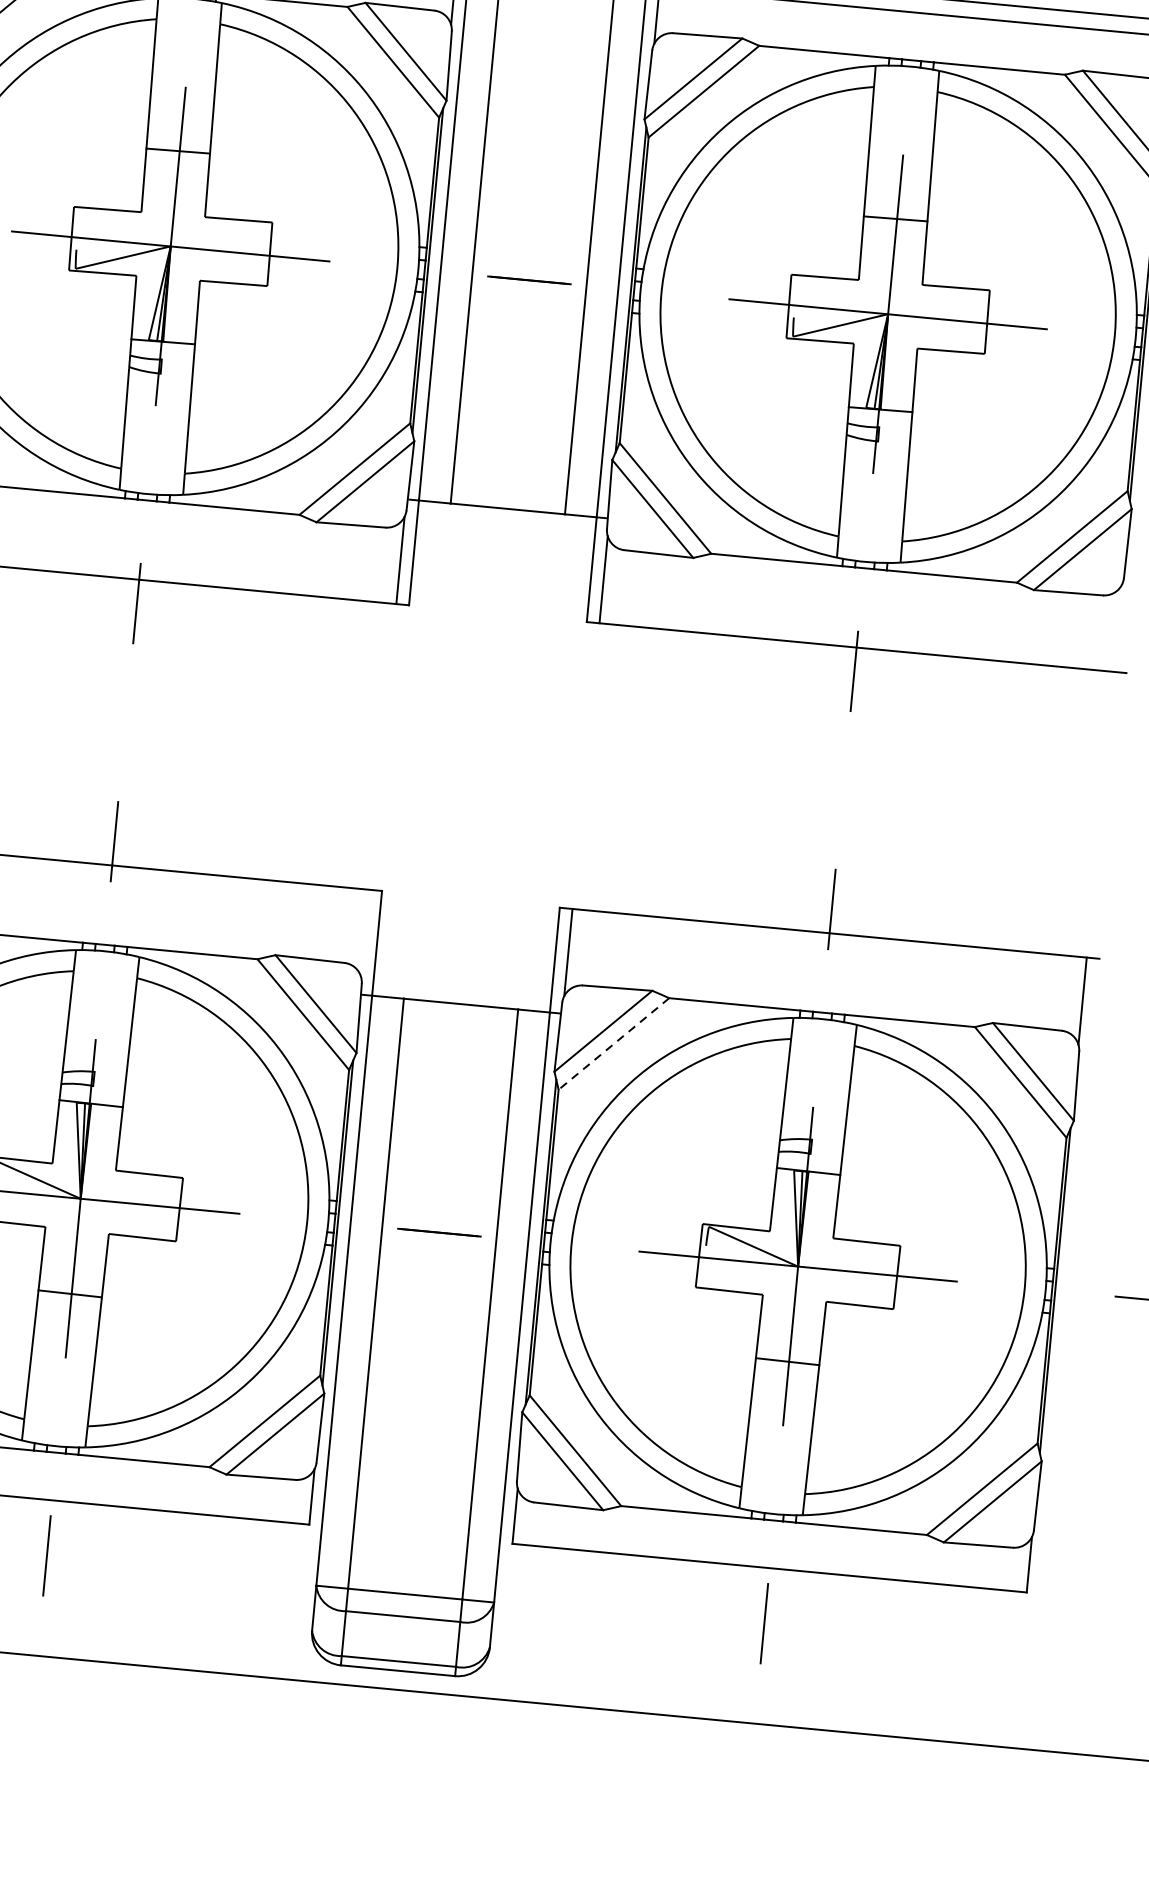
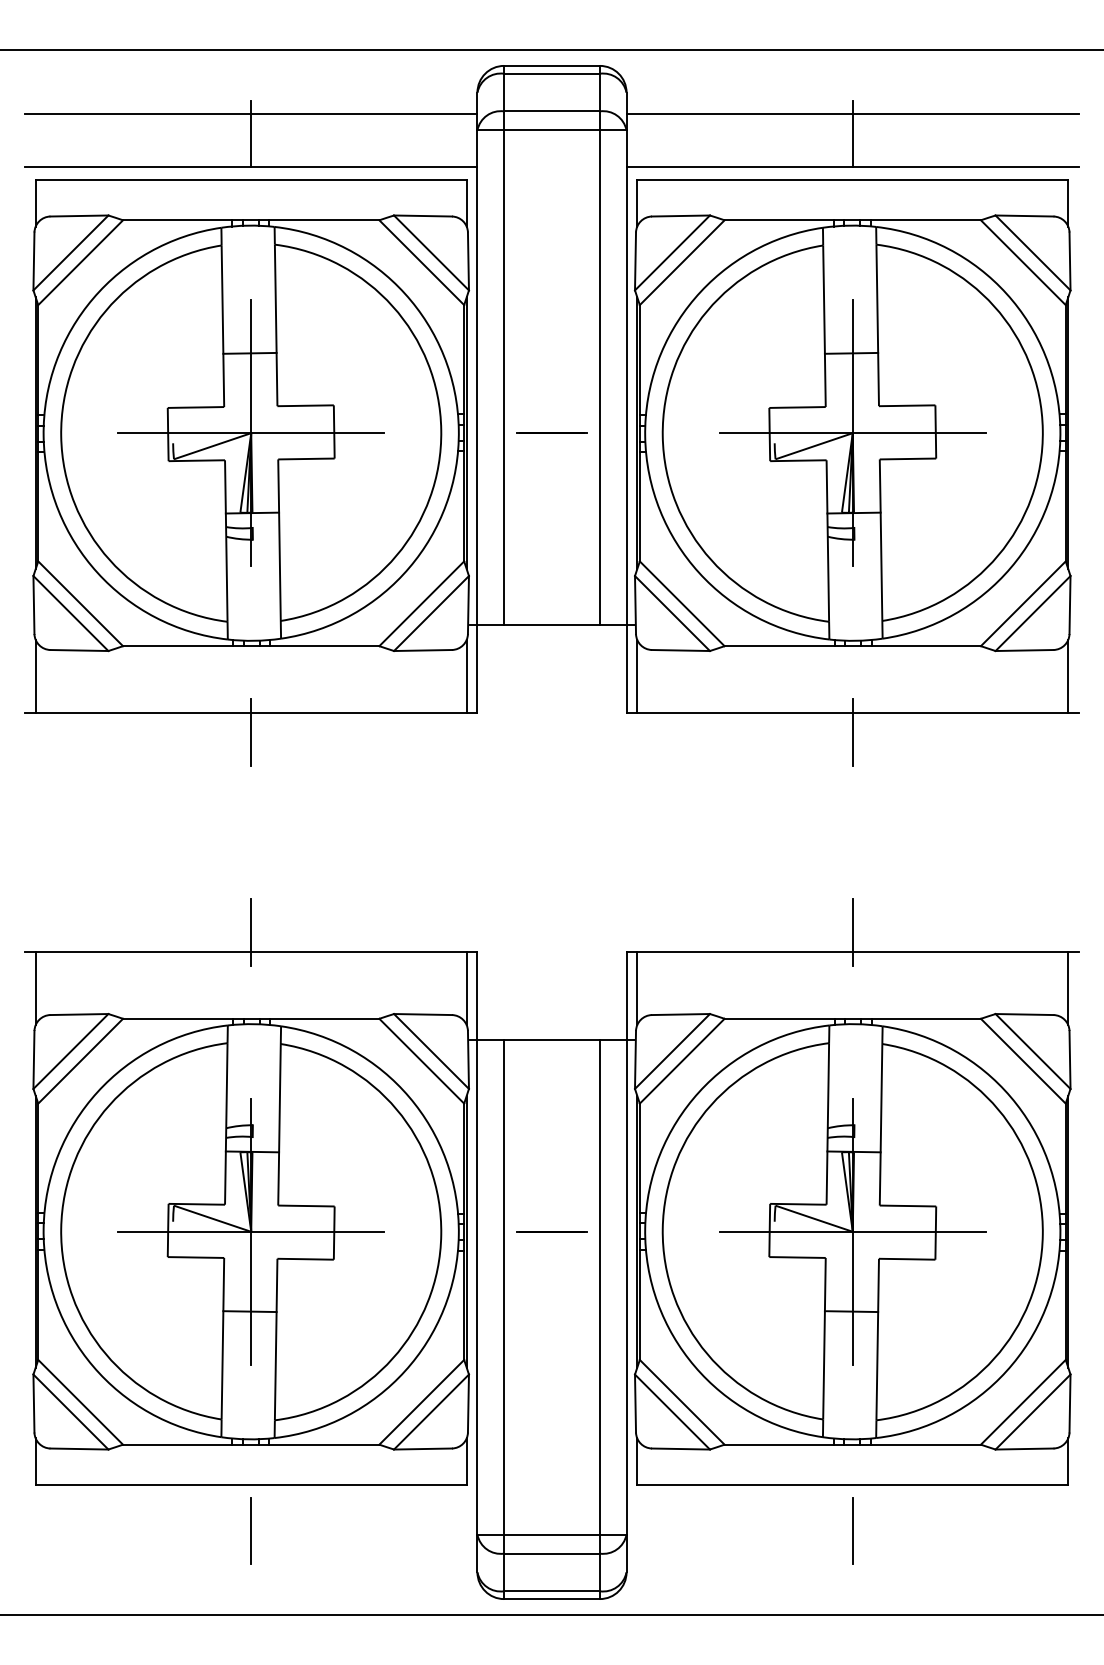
line: (1118, 627) -> (1068, 675), added
line: (364, 932) -> (466, 988), added
line: (614, 1044) -> (682, 1061), dashed -> solid

